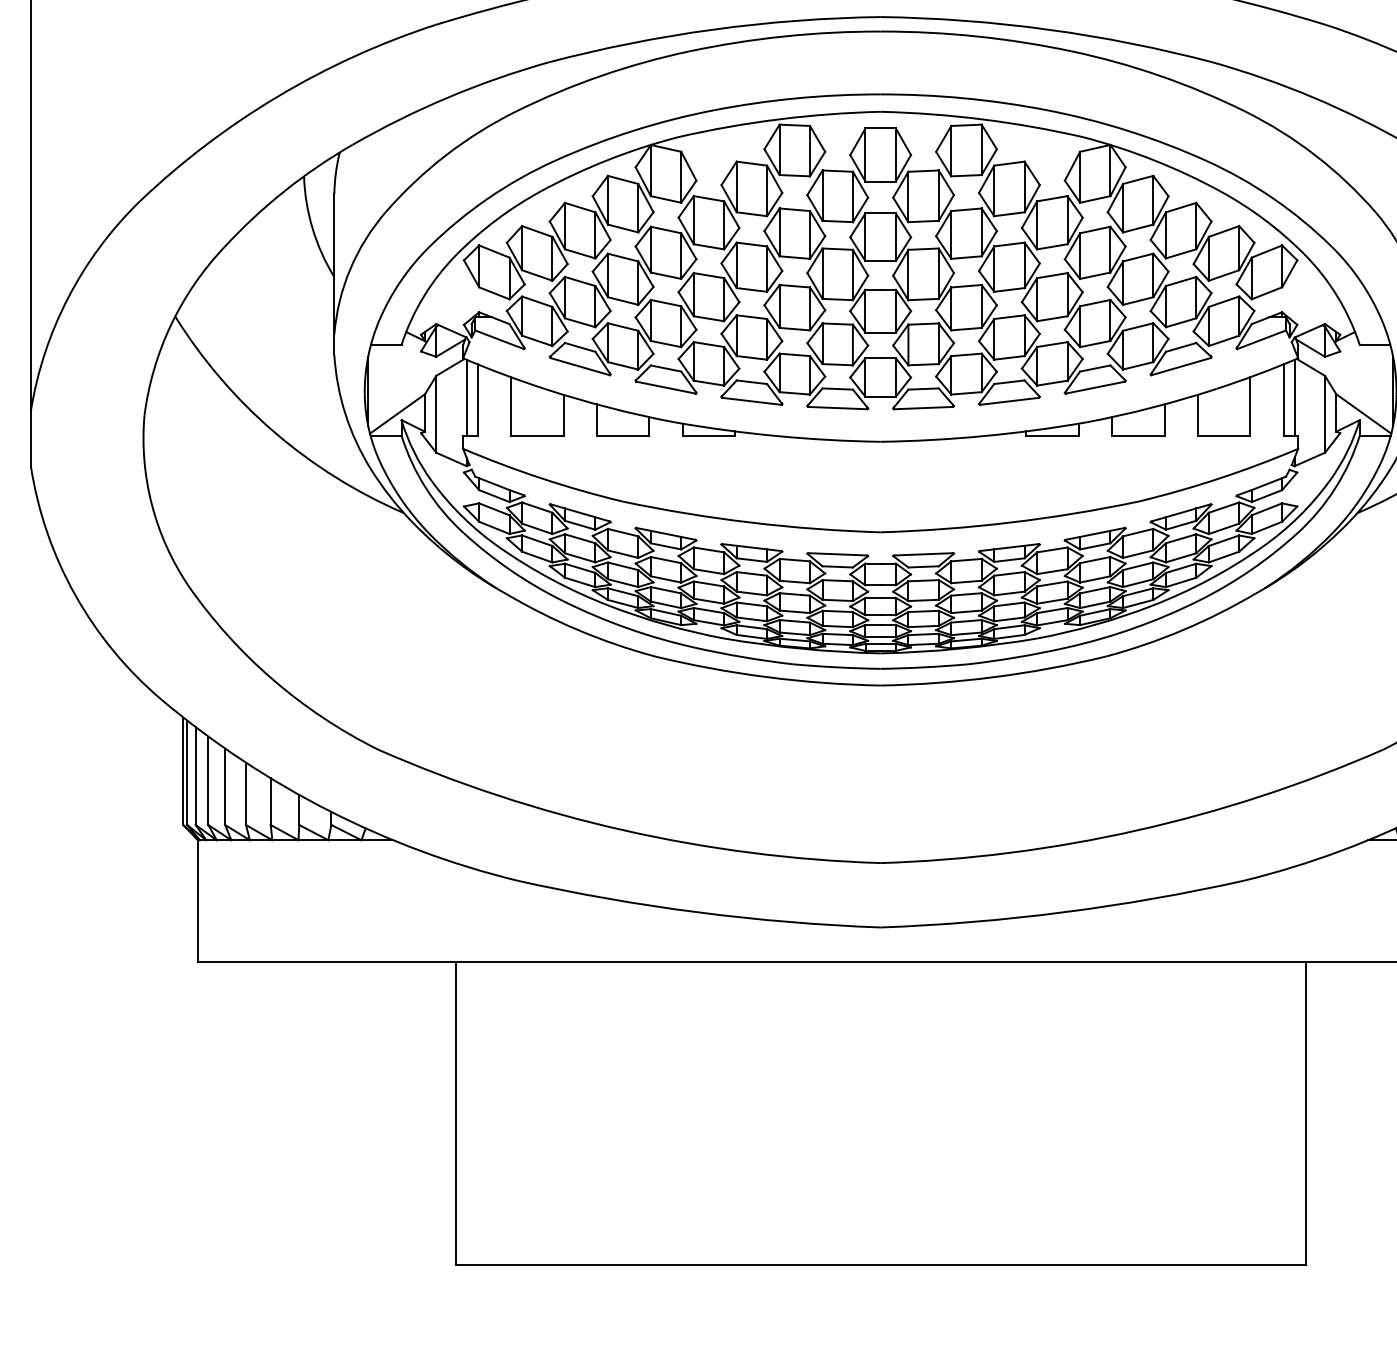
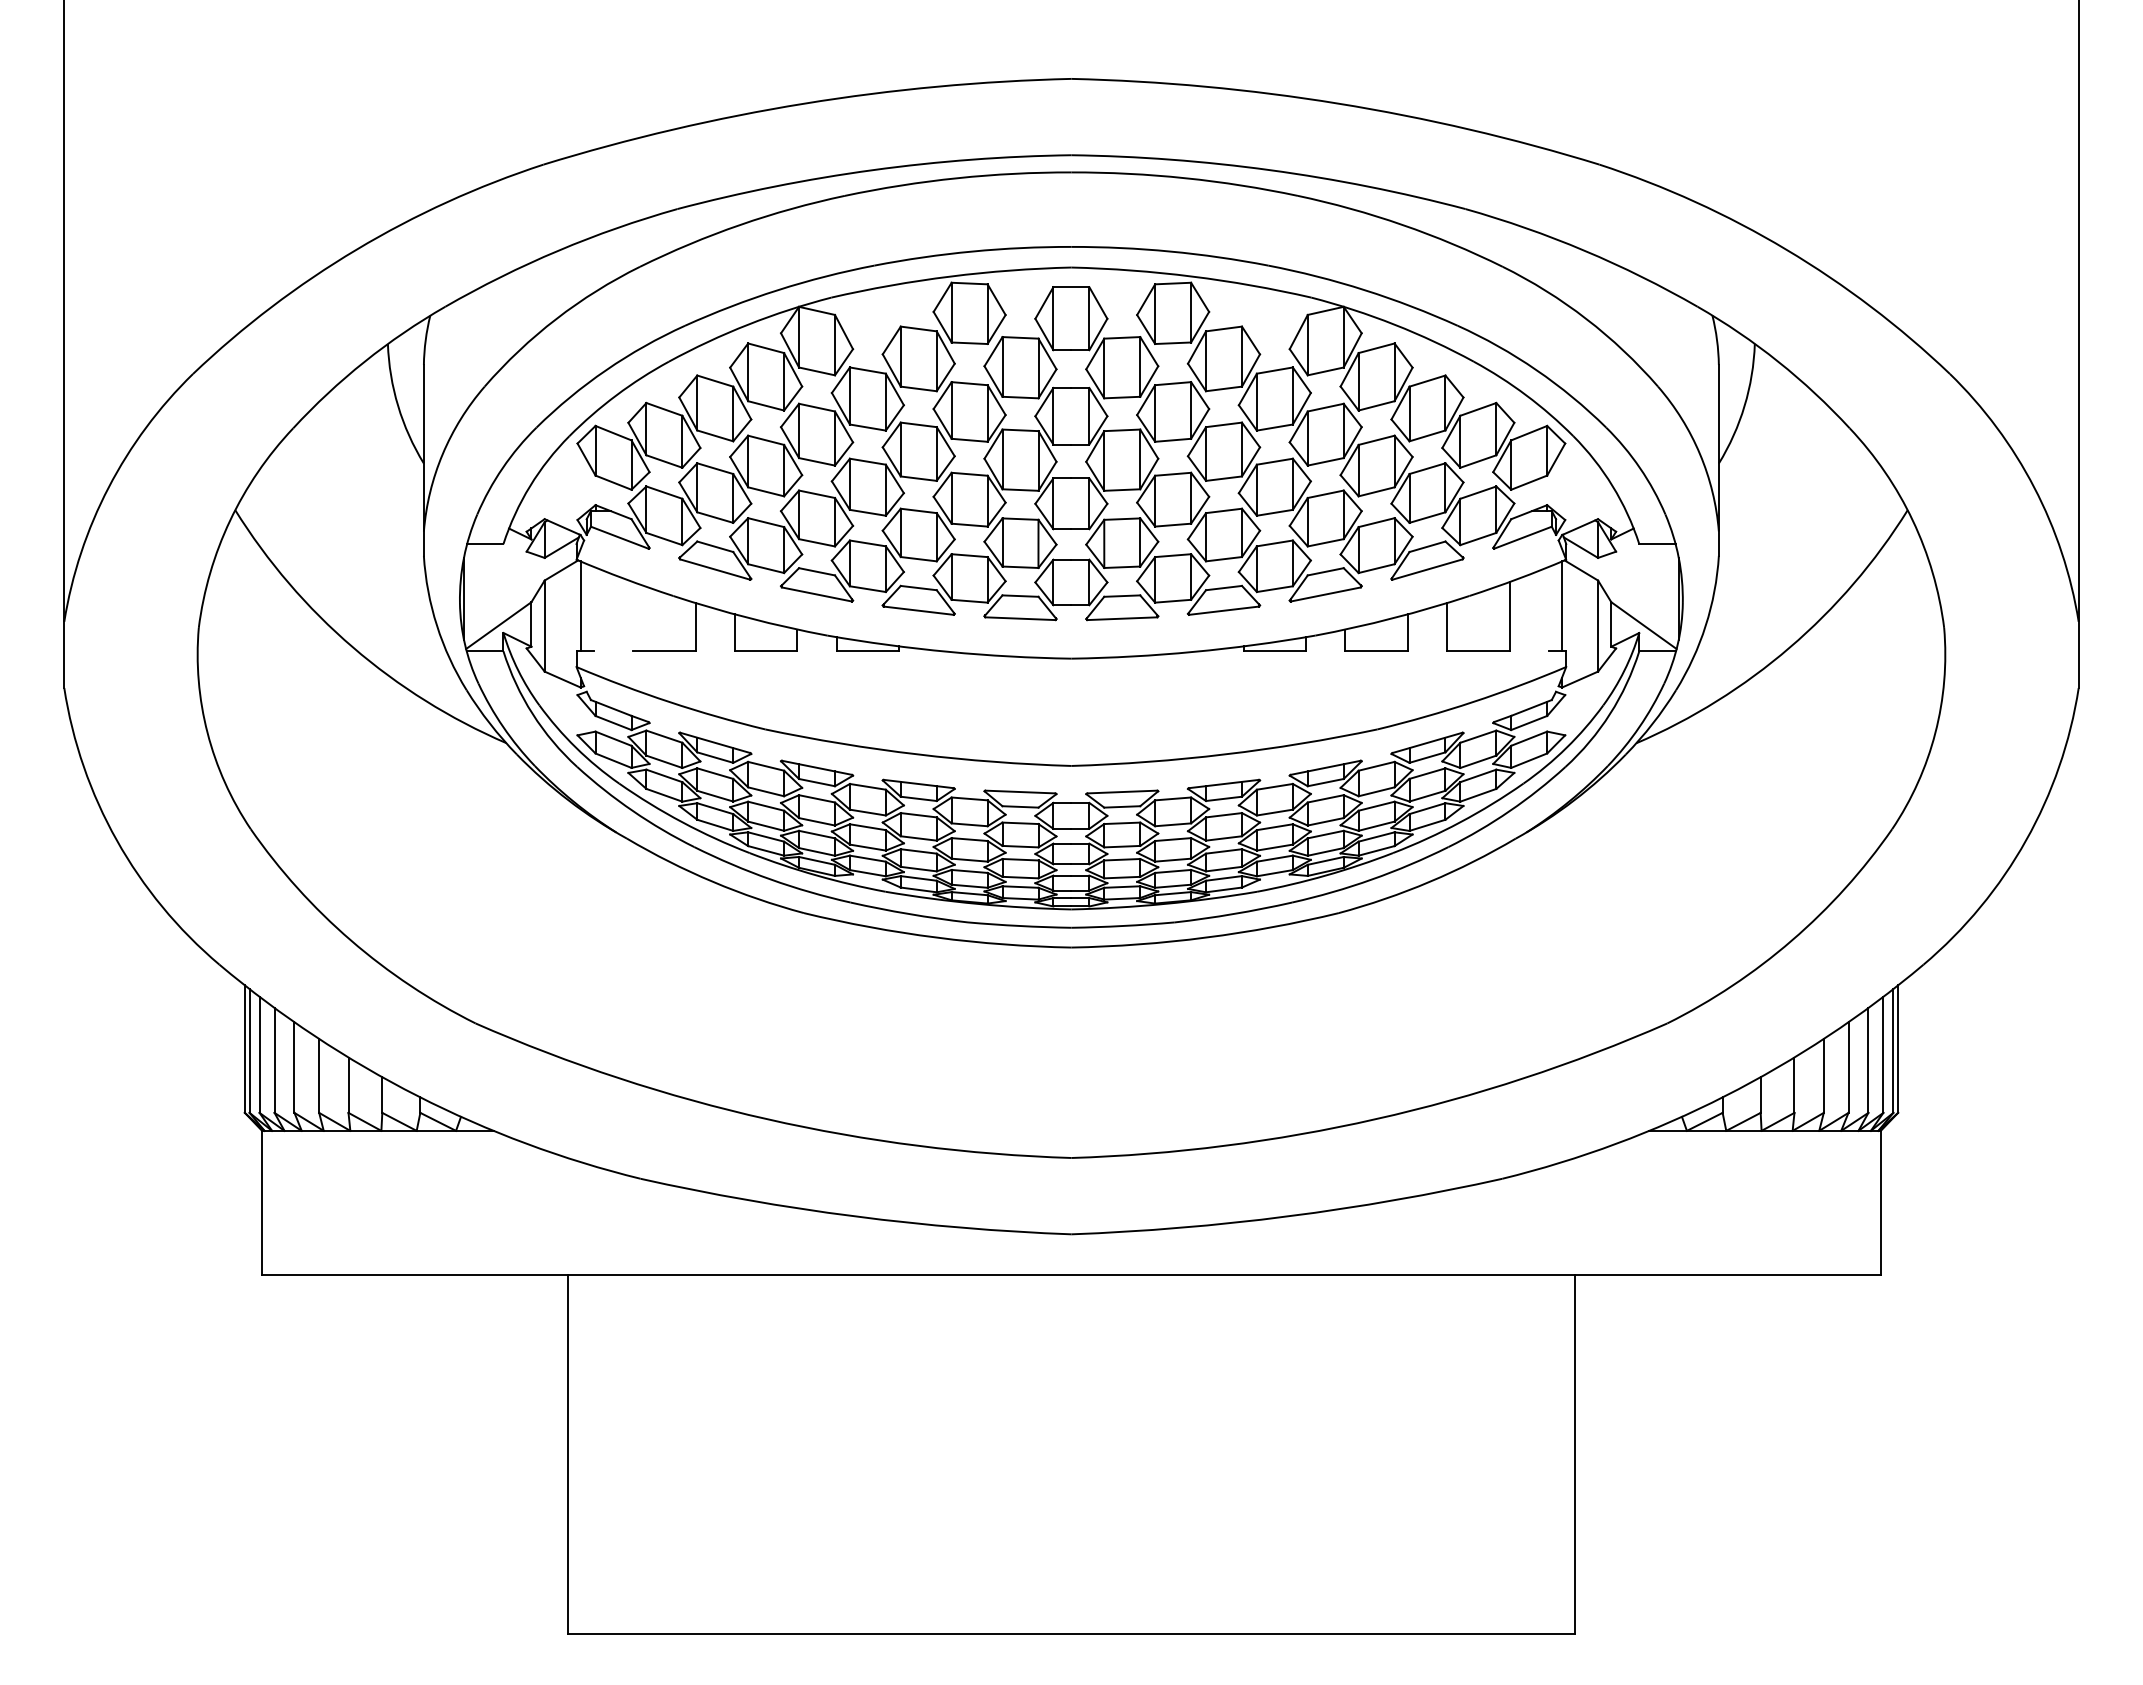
line: (477, 399) -> (593, 608), removed
line: (1283, 399) -> (1548, 608), removed
line: (511, 406) -> (633, 616), removed

